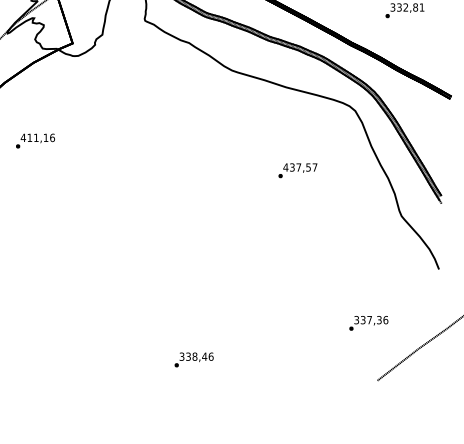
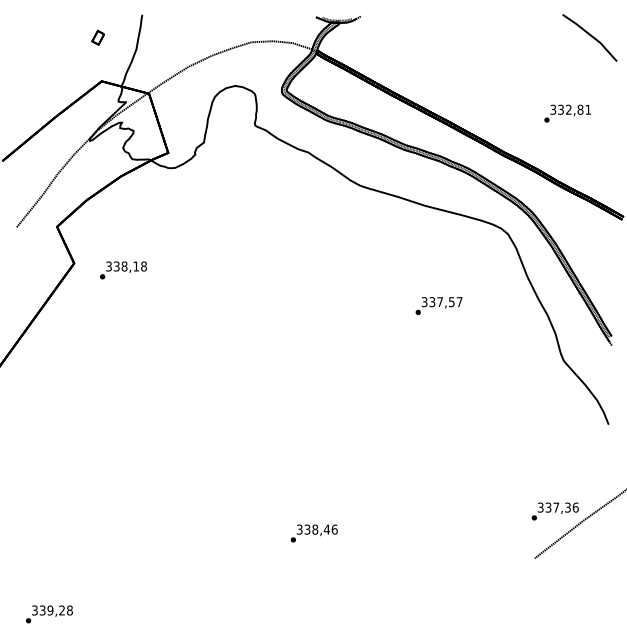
text: (37, 137) -> (125, 266), 411,16 -> 338,18
text: (285, 167) -> (424, 302), 437,57 -> 337,57
text: (368, 323) -> (554, 511), moved

